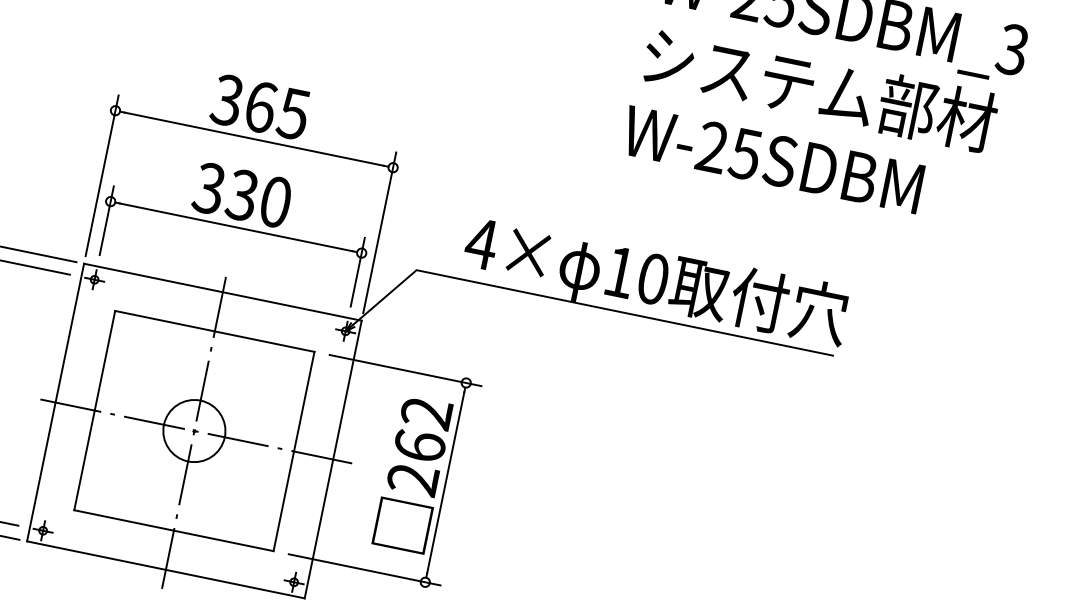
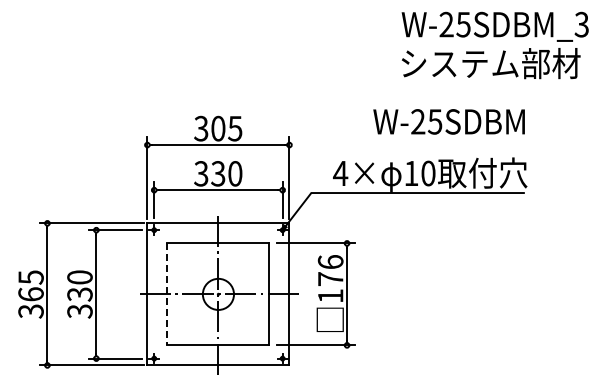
text: (261, 106) -> (218, 128), 365 -> 305
text: (771, 158) -> (448, 121), moved
line: (94, 410) -> (167, 294), solid -> dashed
text: (419, 446) -> (330, 279), 262 -> 176

